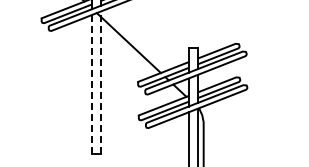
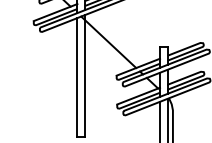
line: (101, 81) -> (85, 75), dashed -> solid
line: (92, 84) -> (77, 77), dashed -> solid

